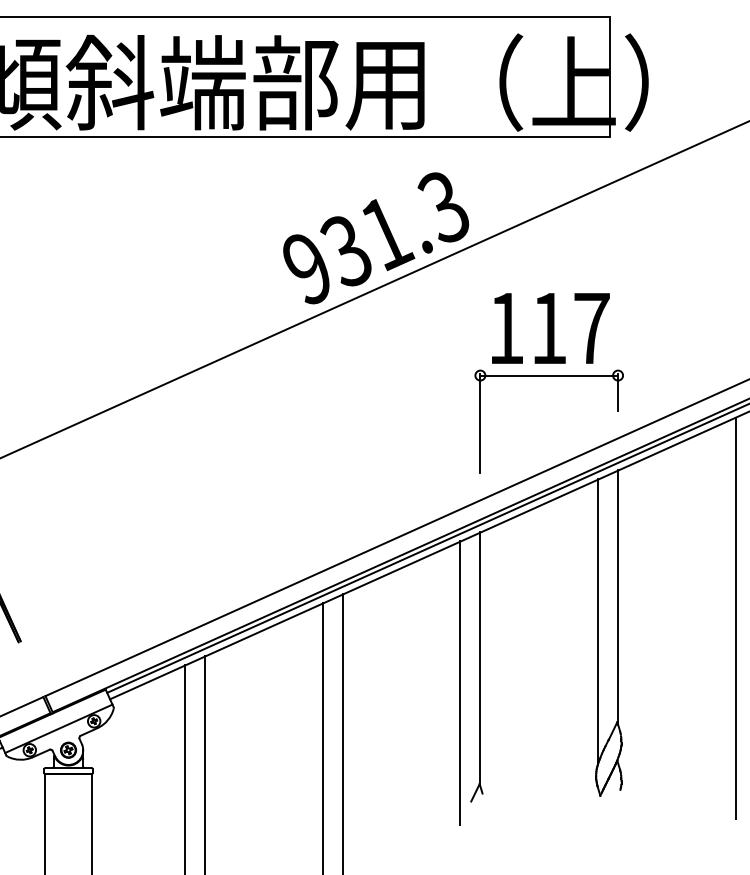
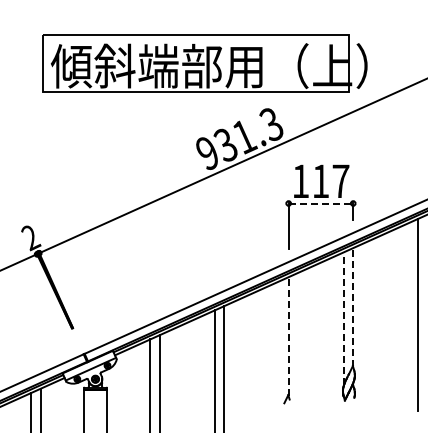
line: (550, 375) -> (321, 203), solid -> dashed
line: (618, 597) -> (353, 307), solid -> dashed
line: (735, 618) -> (408, 317), removed
line: (597, 620) -> (343, 318), solid -> dashed
line: (480, 659) -> (288, 336), solid -> dashed
line: (460, 682) -> (279, 347), removed

